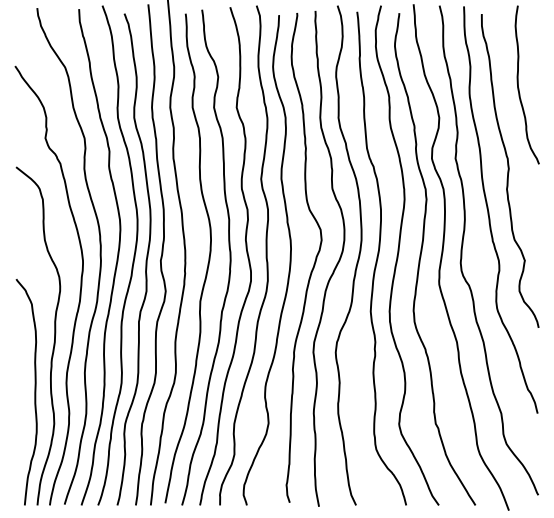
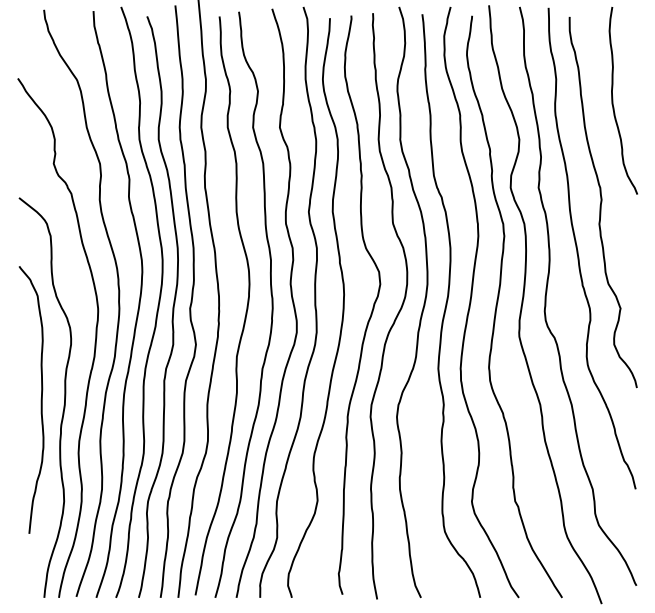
curve: (34, 391) -> (40, 399), moved

